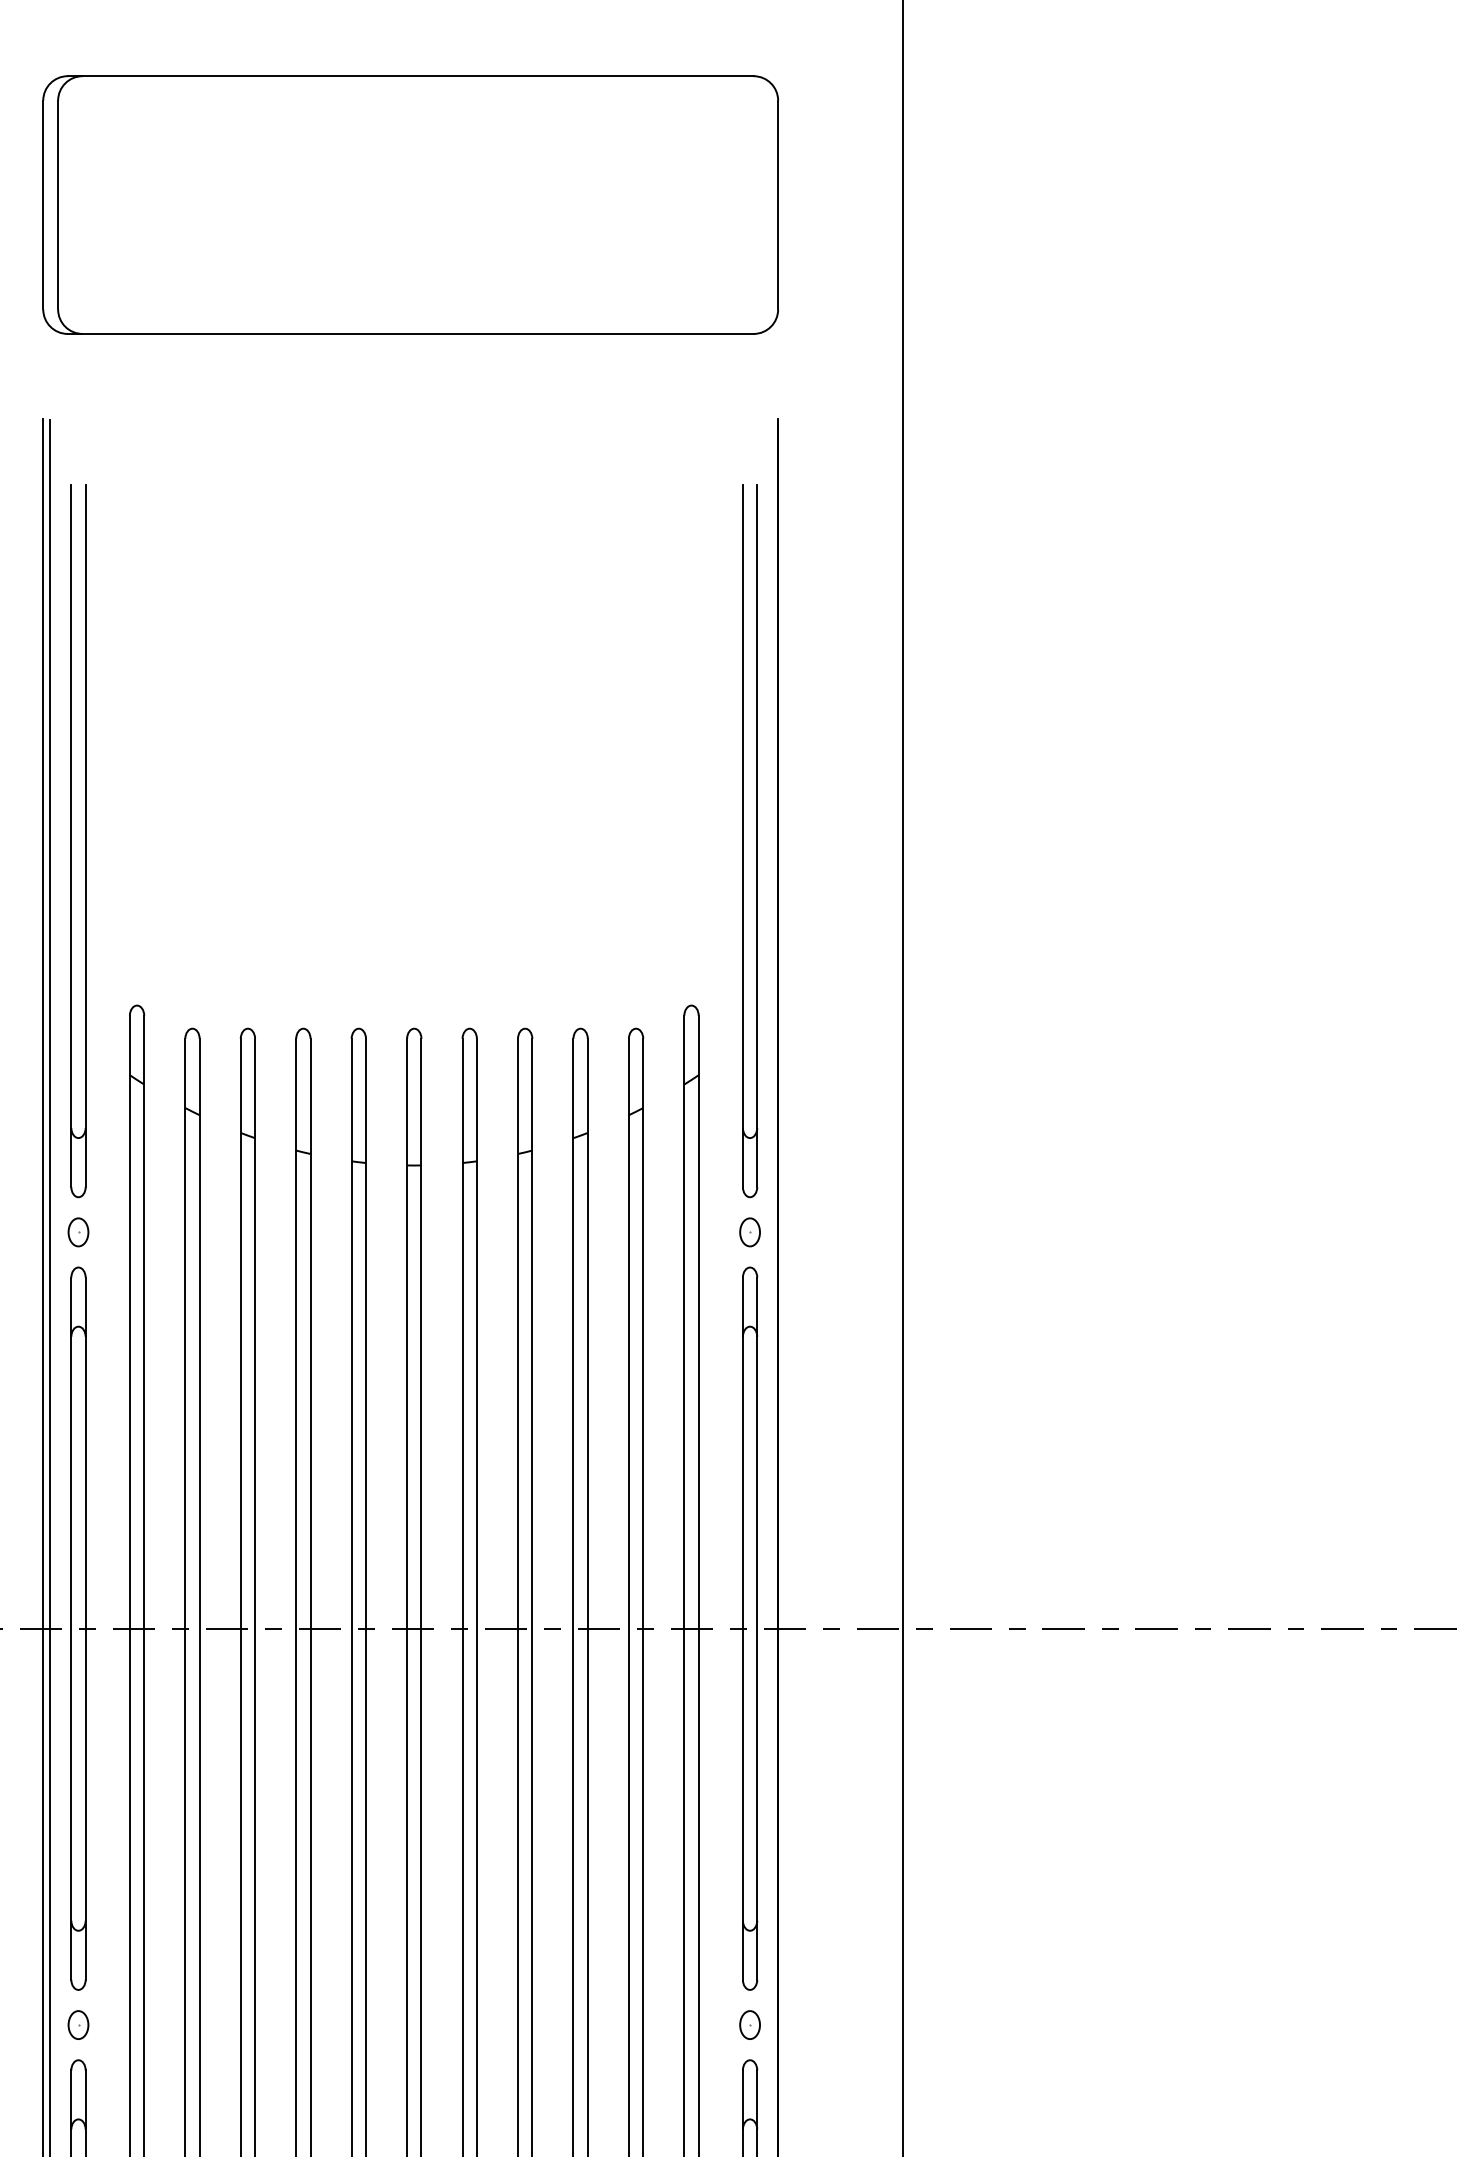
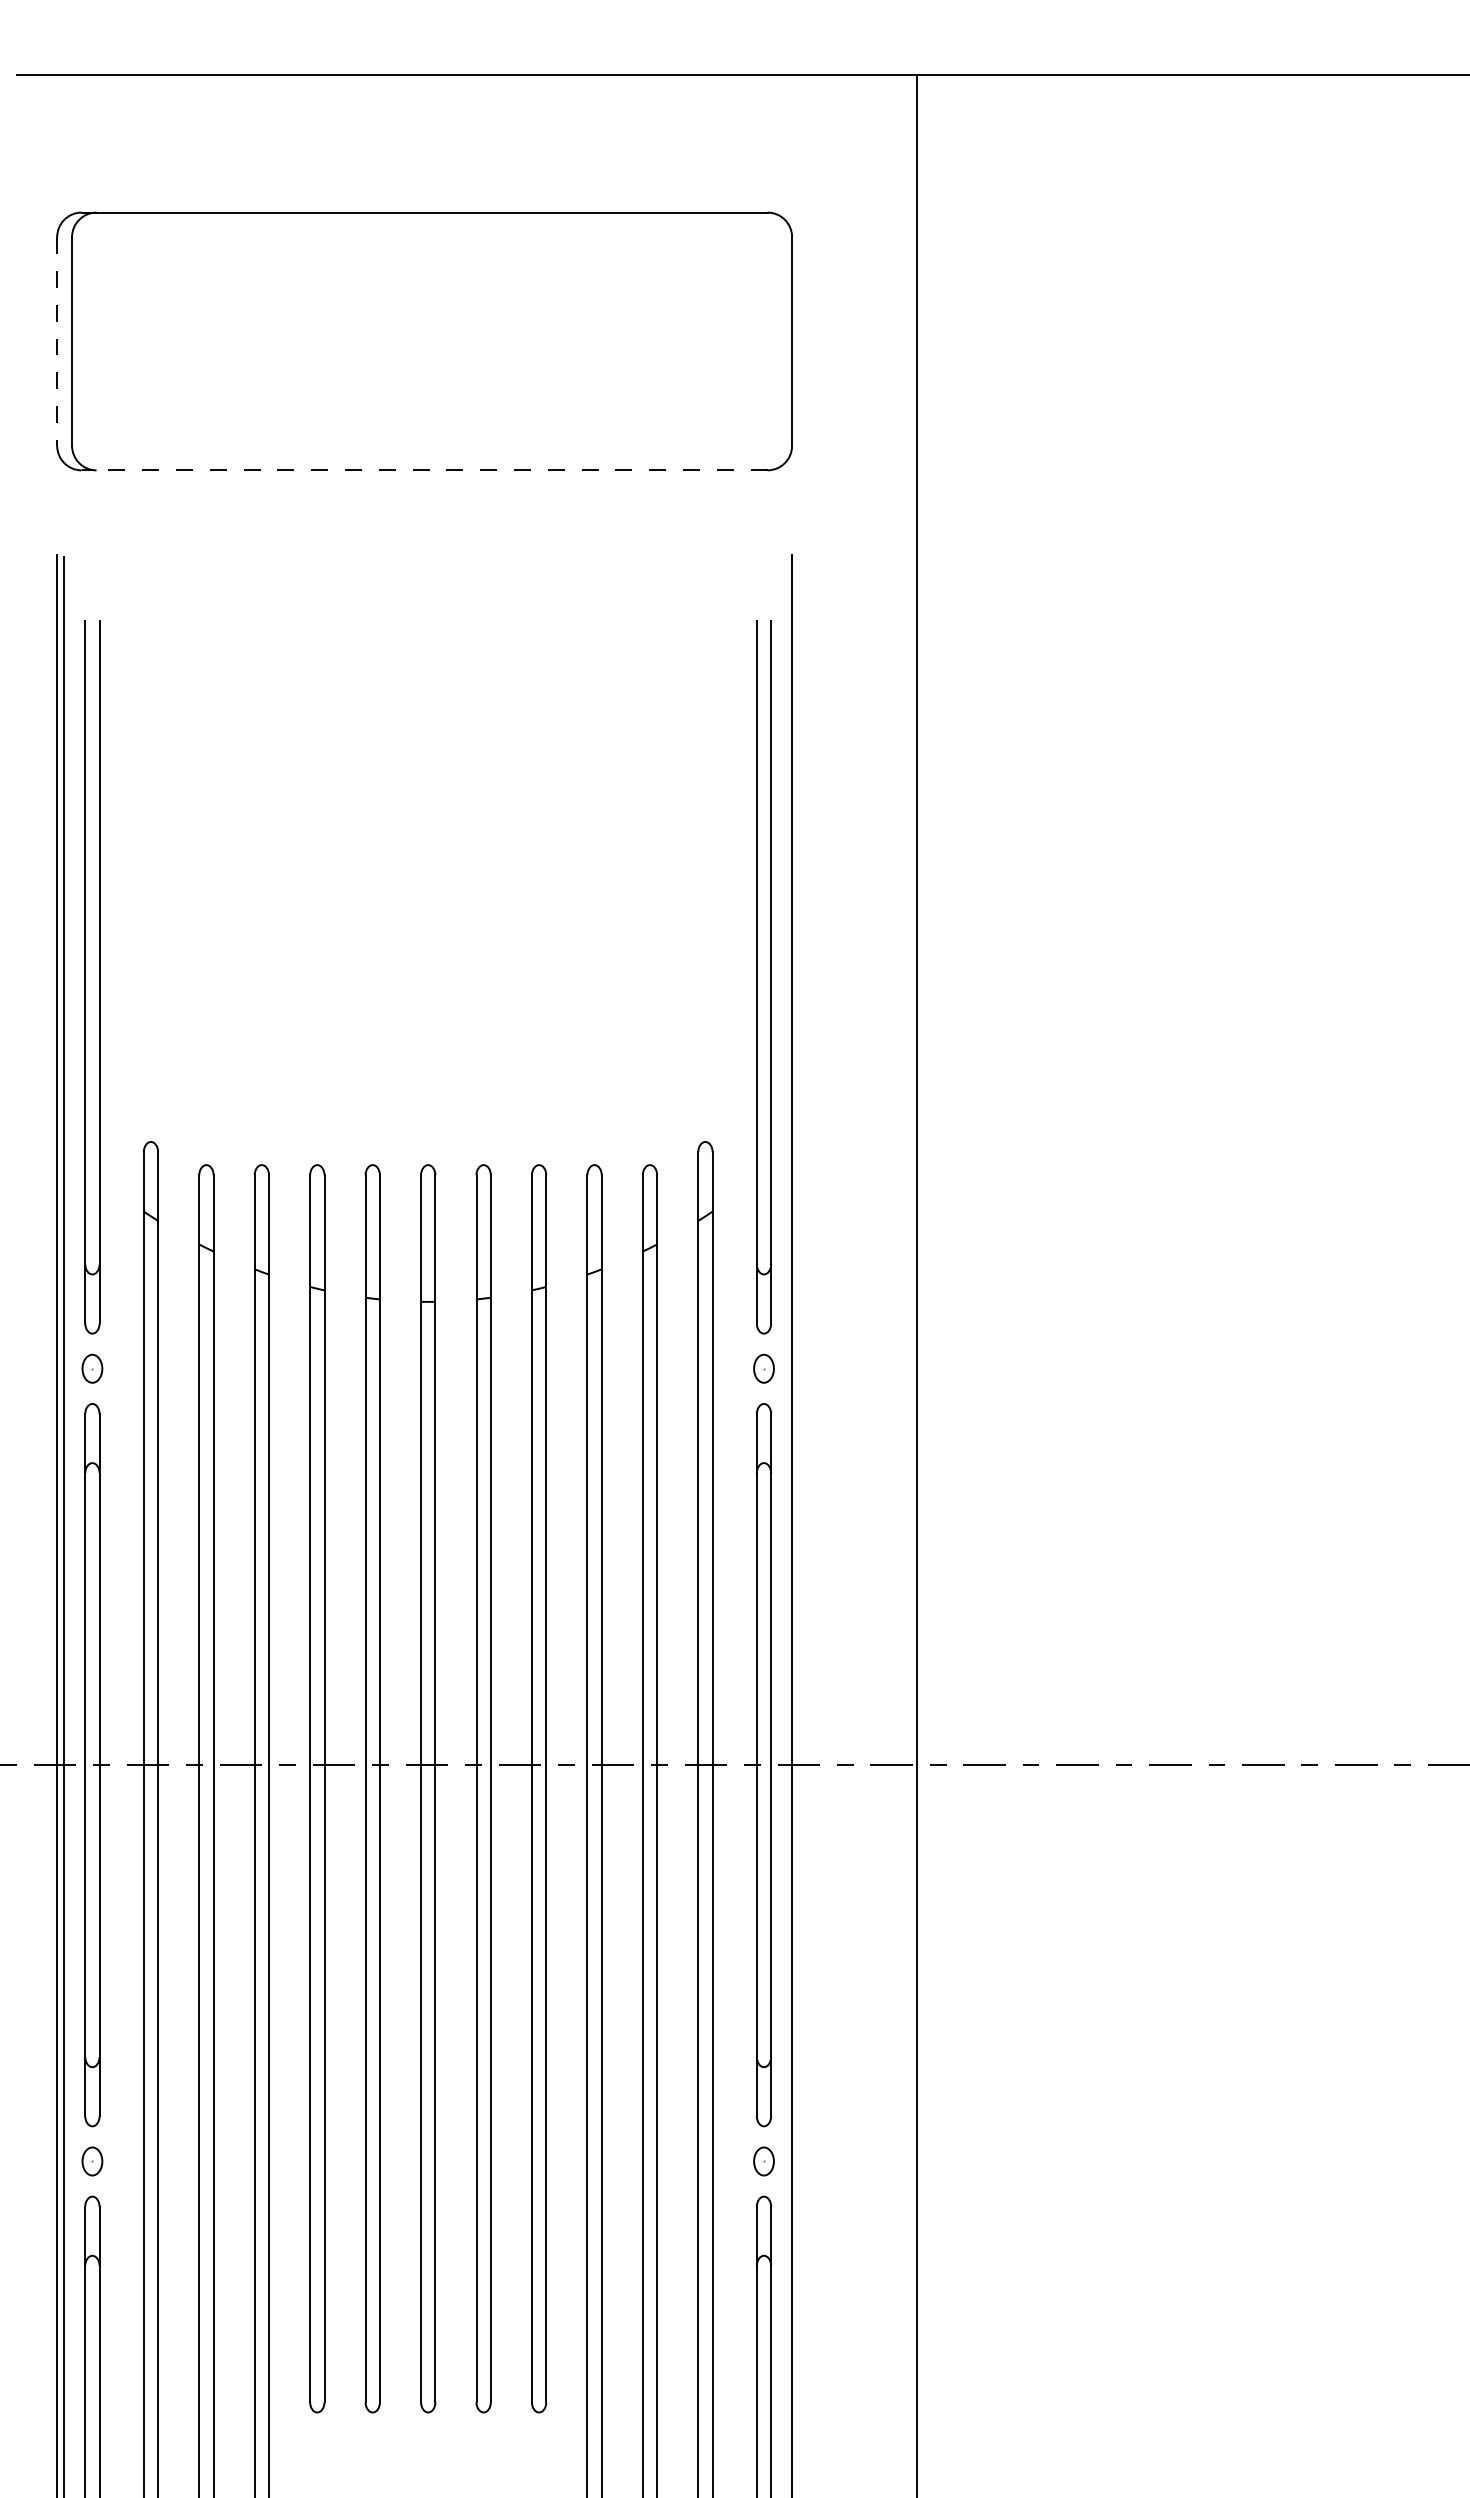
line: (43, 205) -> (57, 341), solid -> dashed
line: (410, 334) -> (424, 470), solid -> dashed

